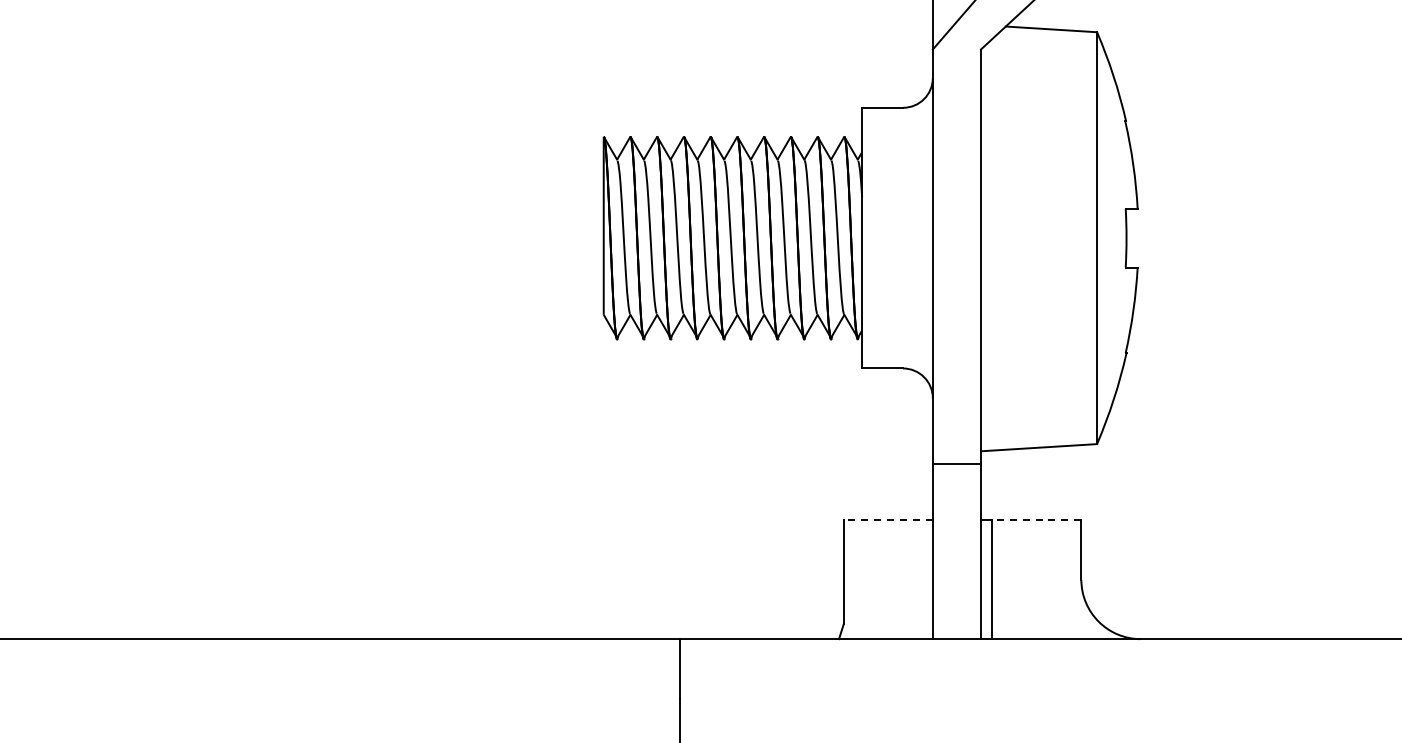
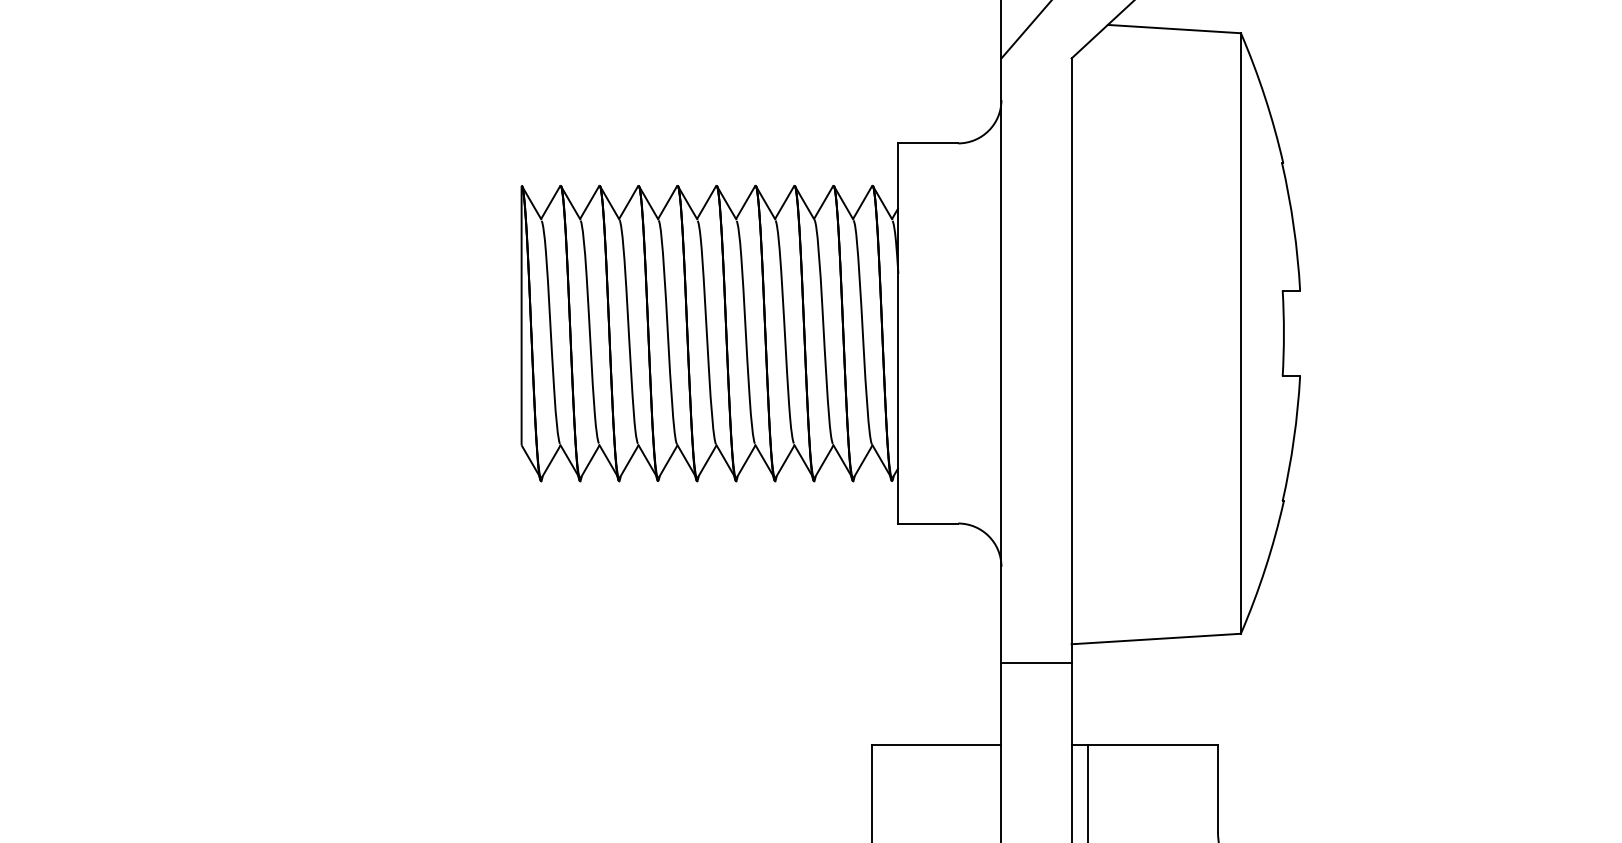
line: (888, 520) -> (936, 745), dashed -> solid
line: (1036, 520) -> (1152, 745), dashed -> solid

